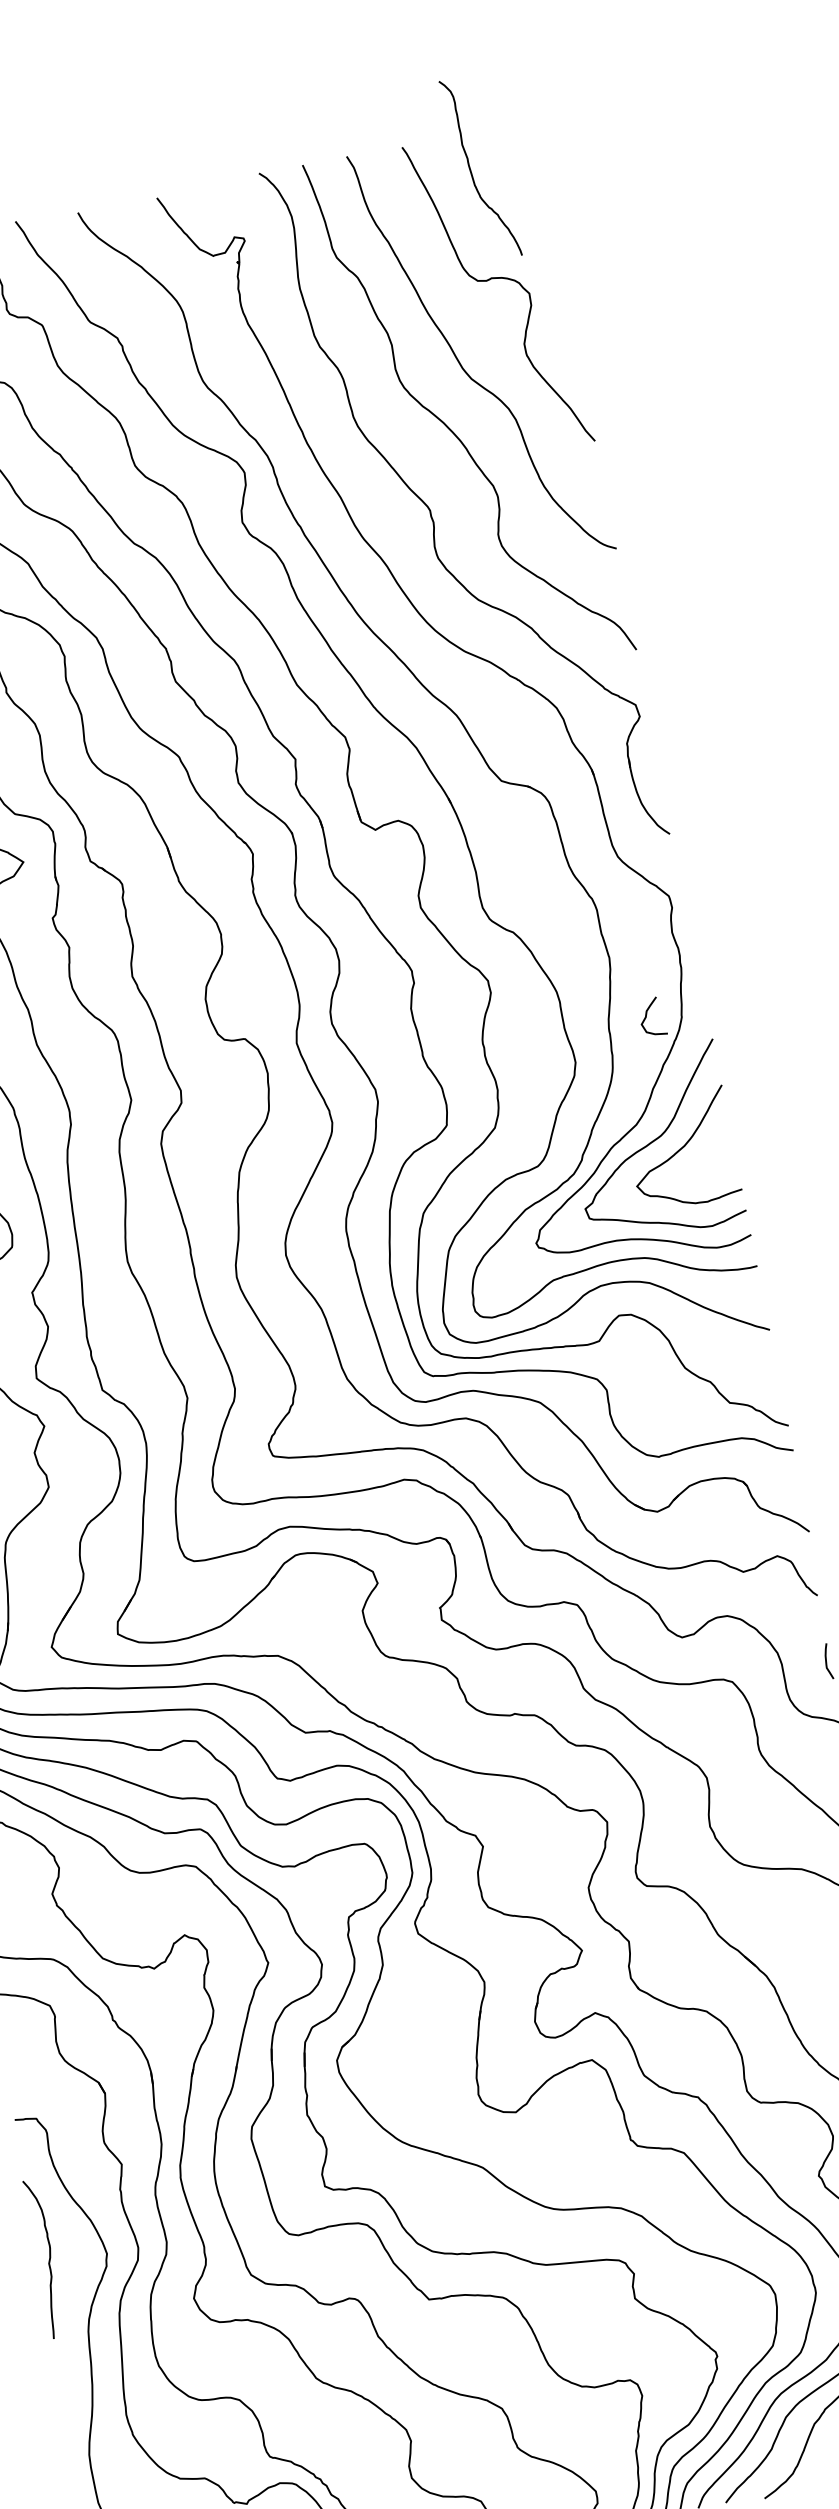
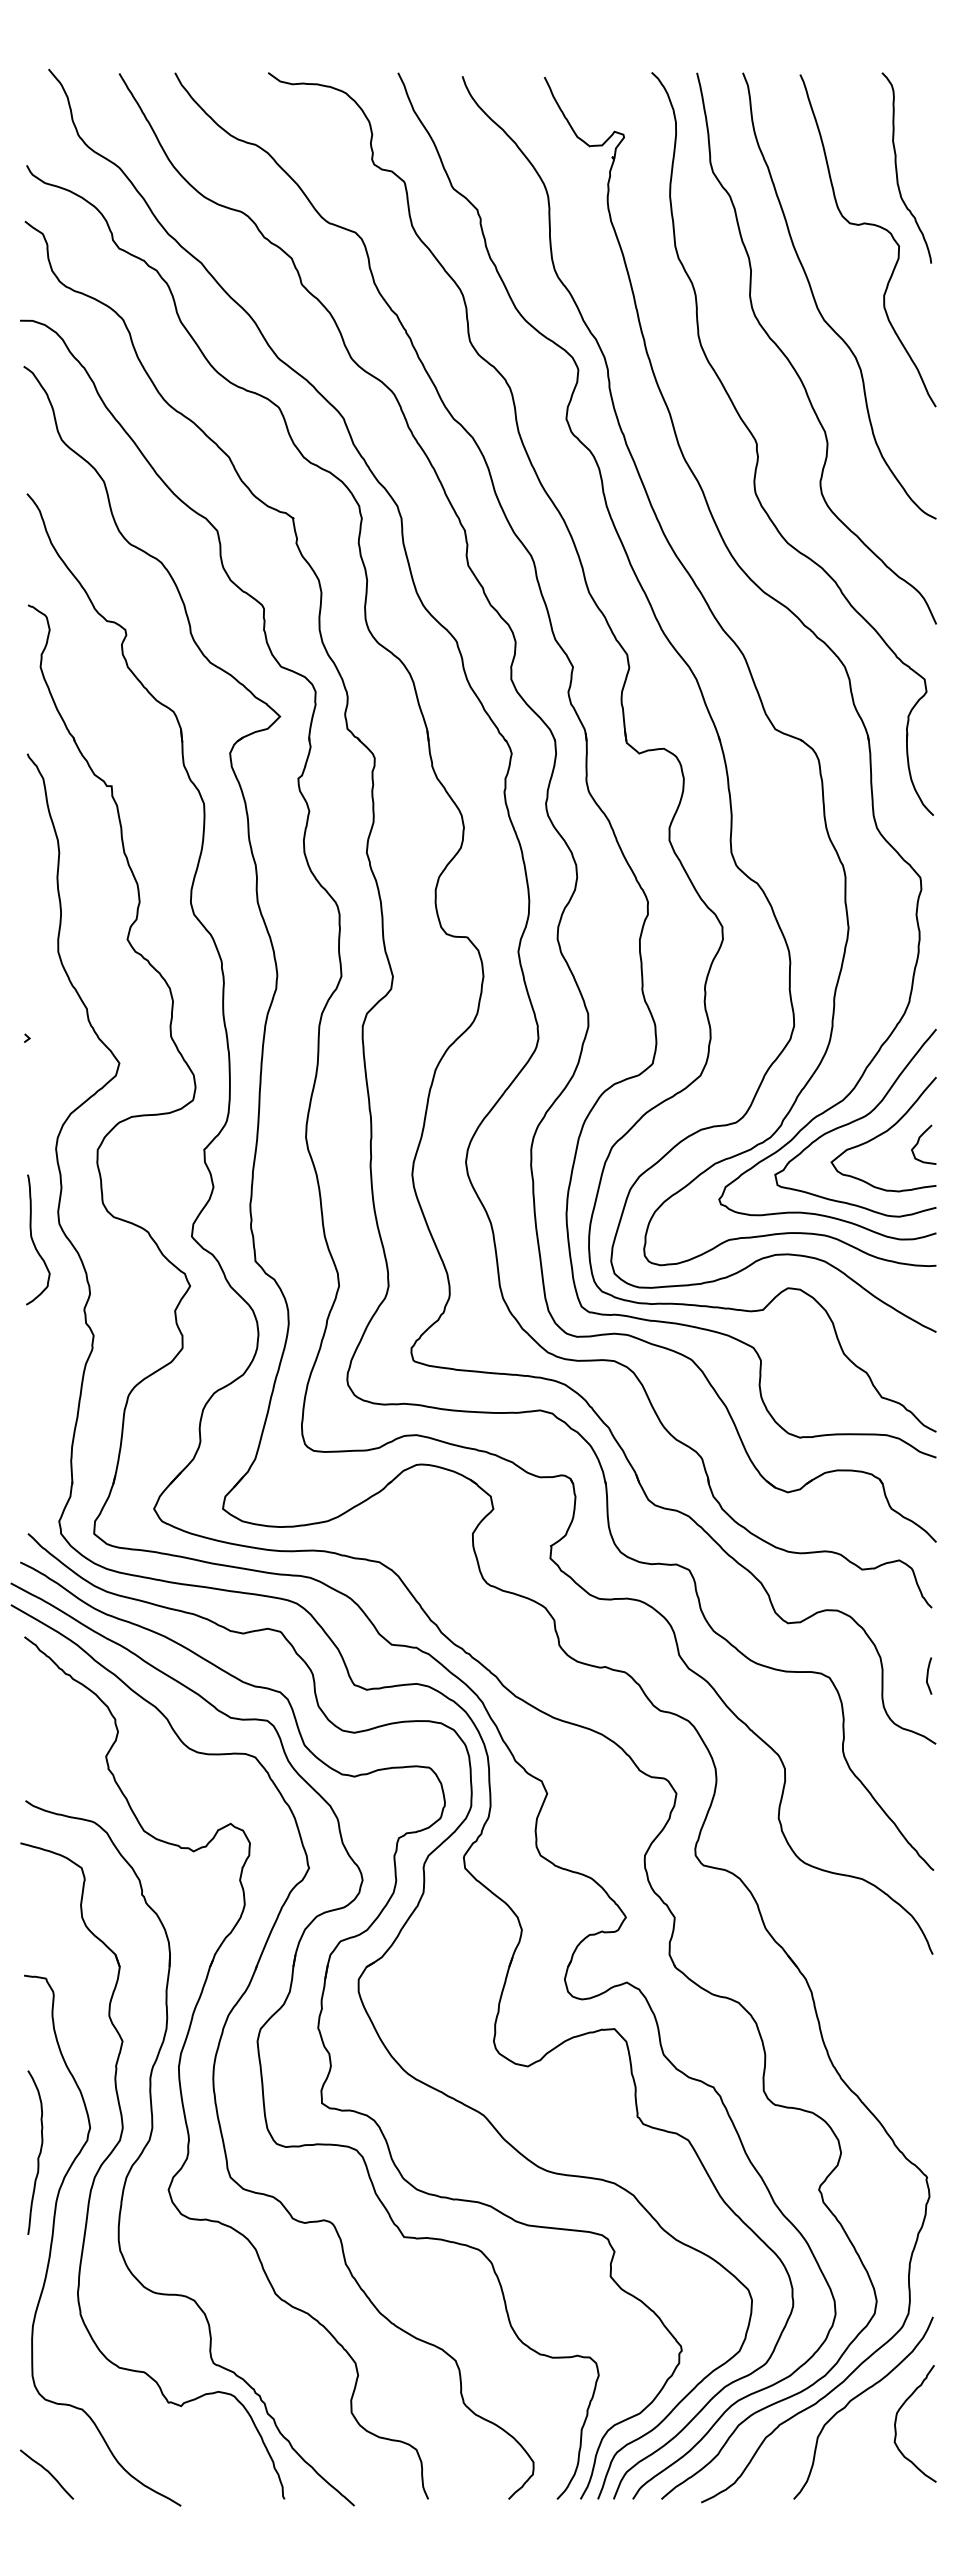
curve: (471, 170) -> (897, 168), moved
curve: (647, 1015) -> (919, 1141), moved
curve: (48, 2259) -> (38, 2154), moved

